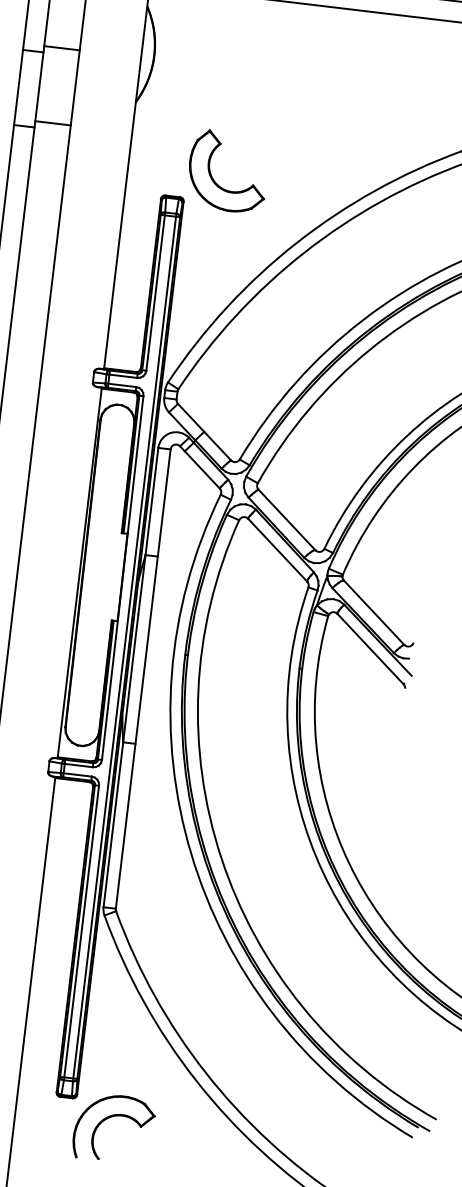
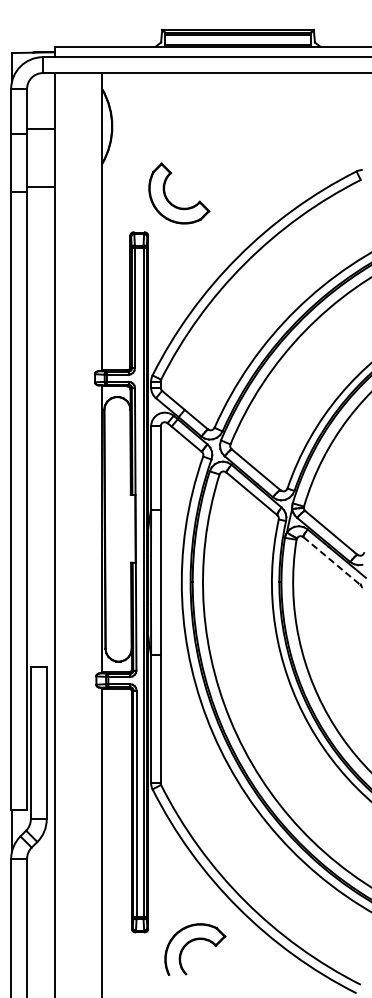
part: (215, 180) -> (170, 201), moved
line: (371, 649) -> (332, 561), solid -> dashed
part: (110, 1118) -> (191, 942), moved

